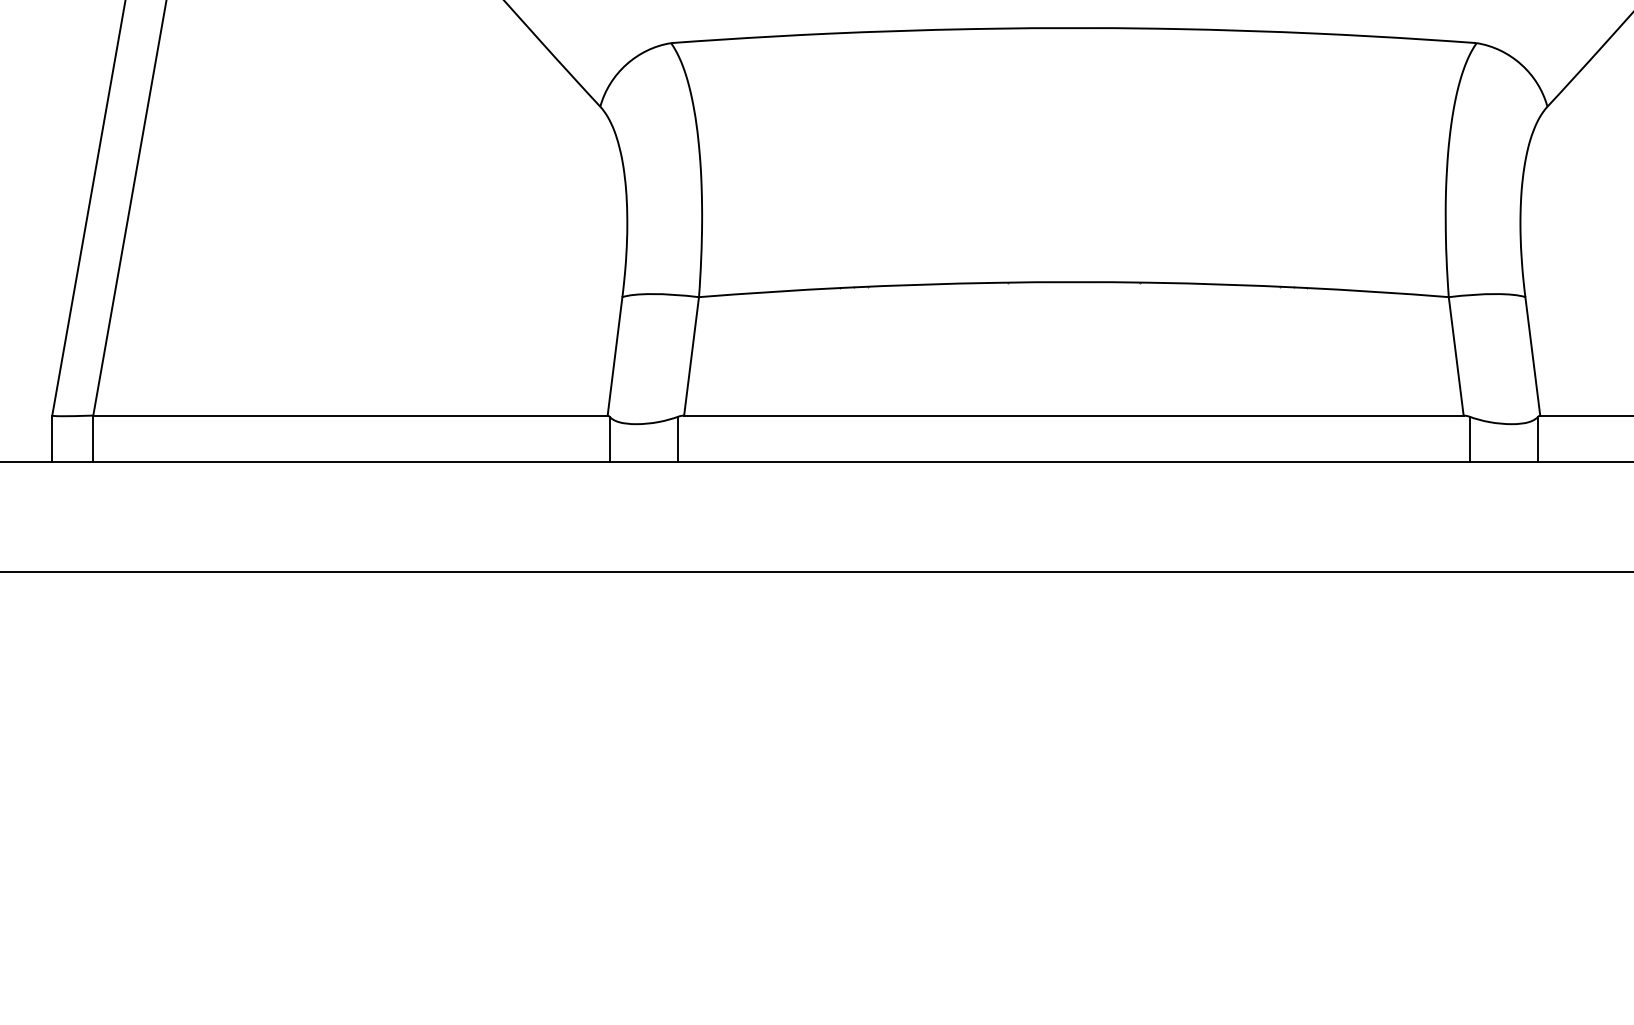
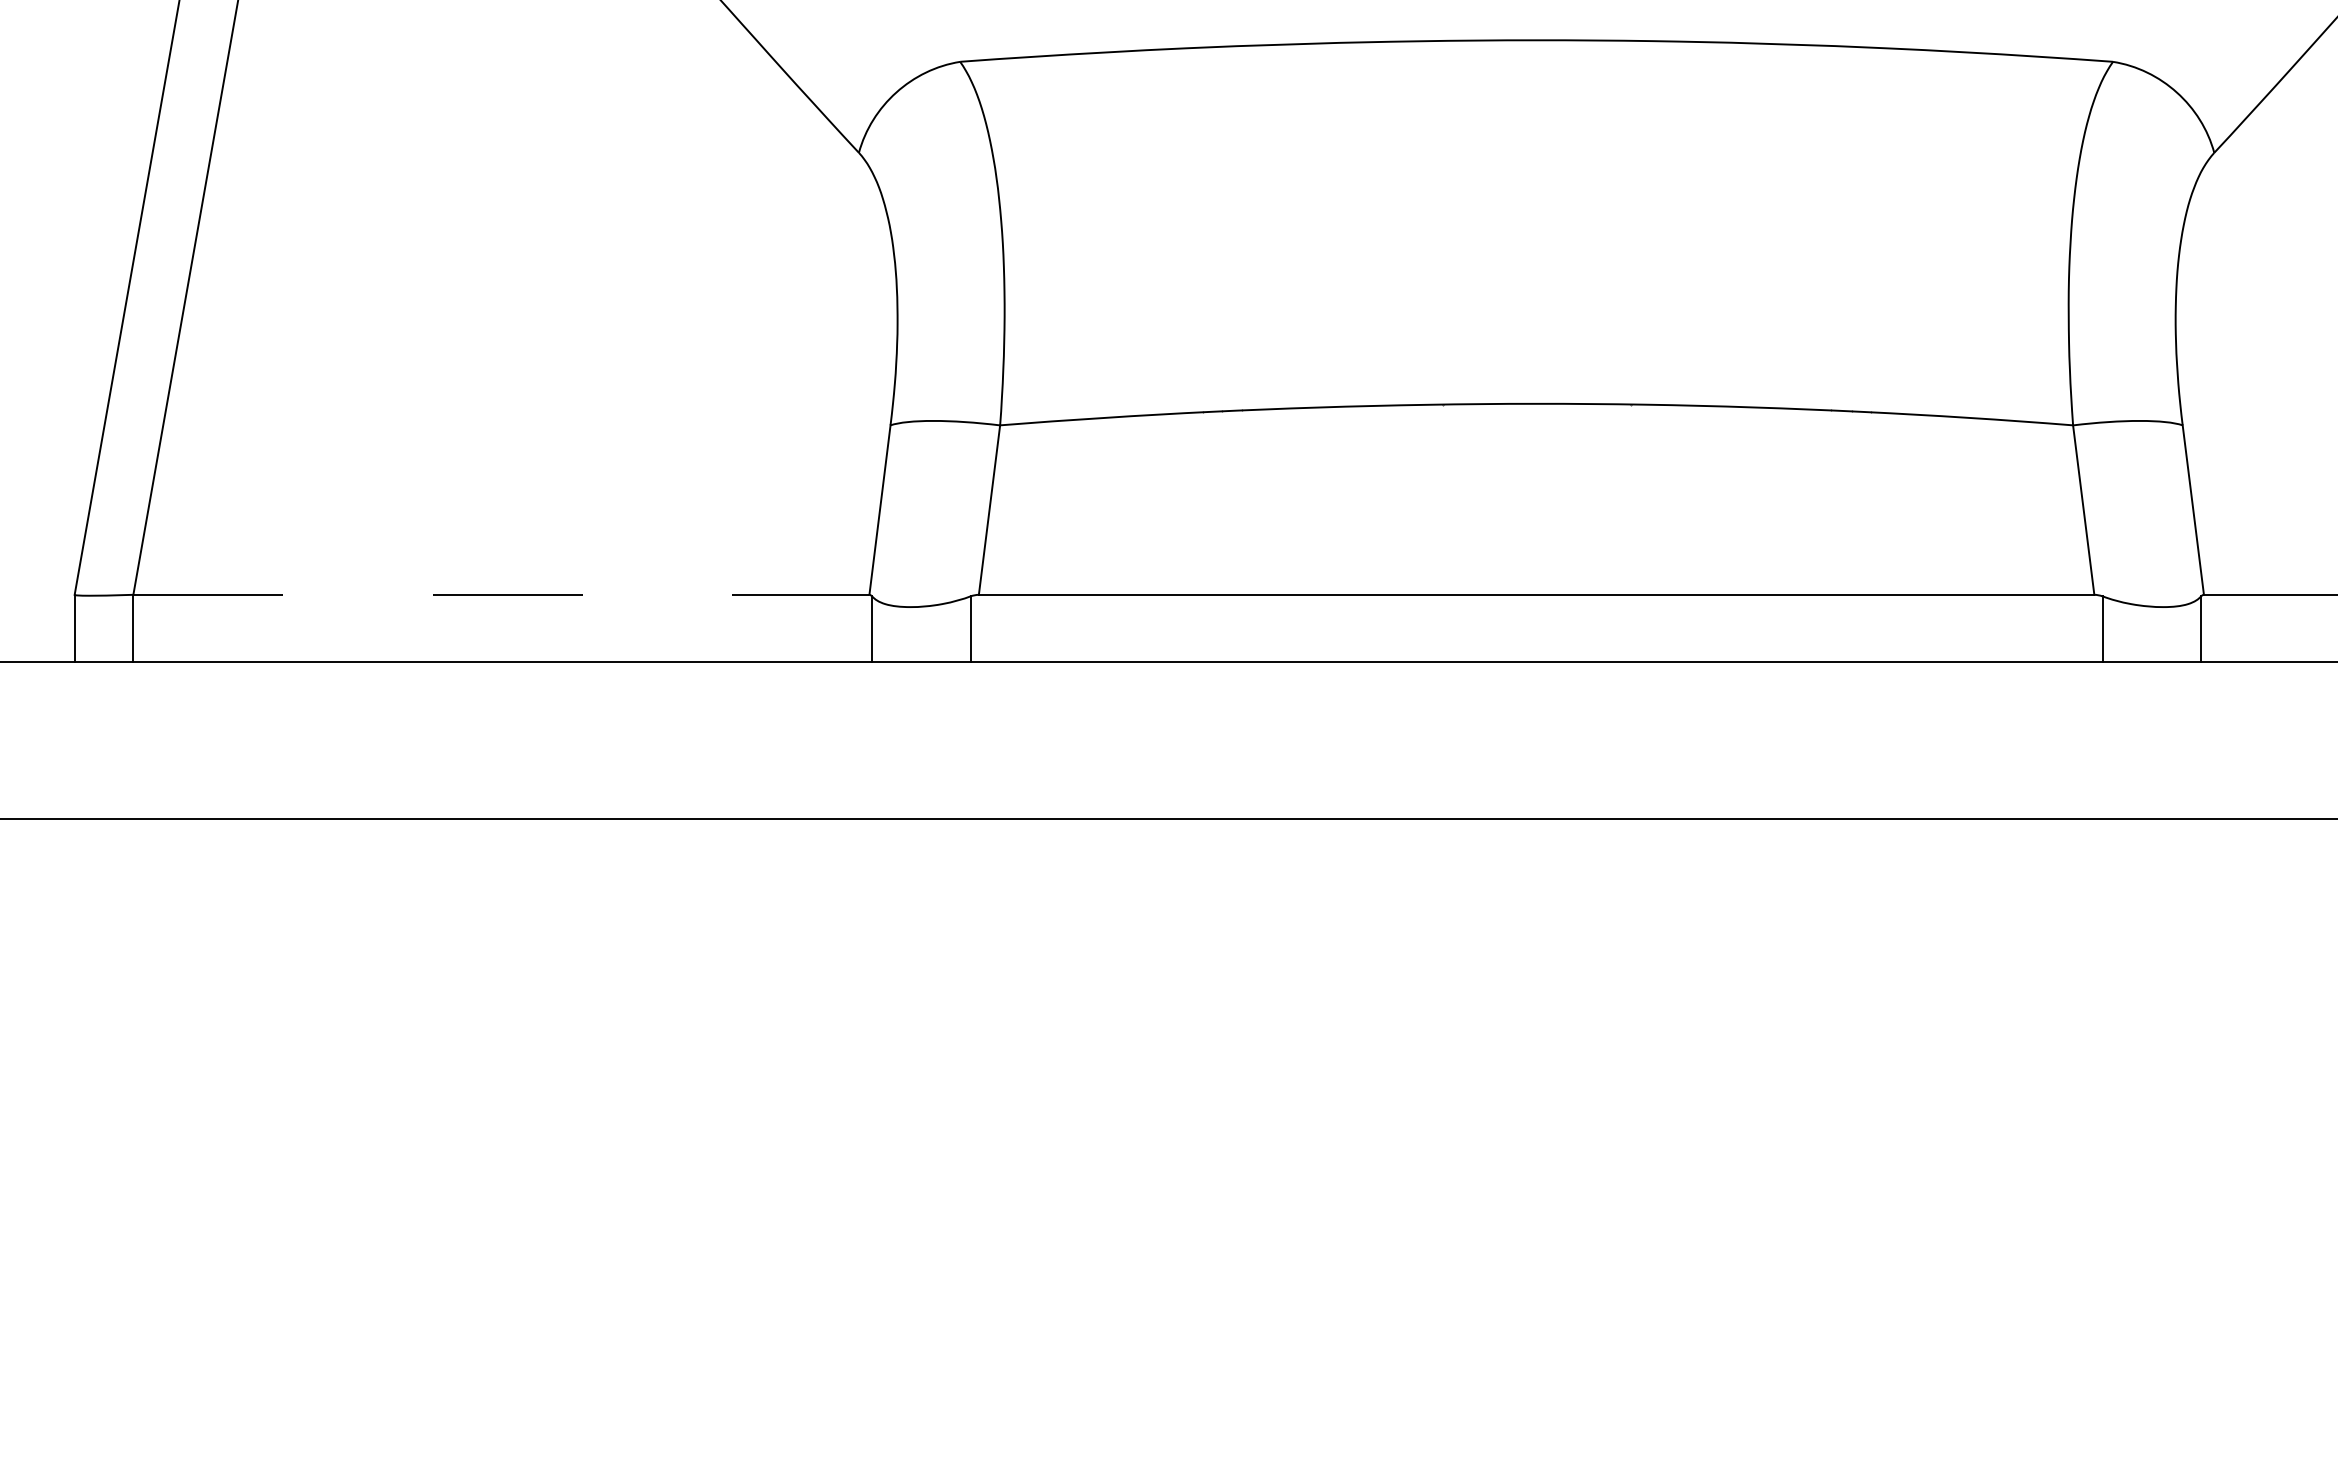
line: (350, 415) -> (501, 594), solid -> dashed

